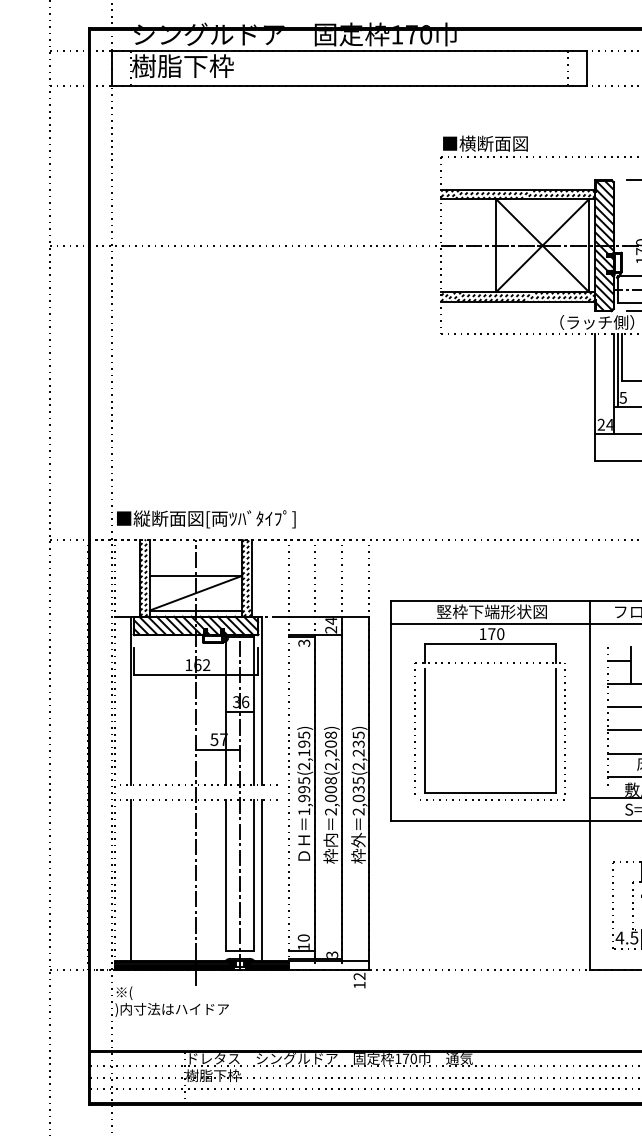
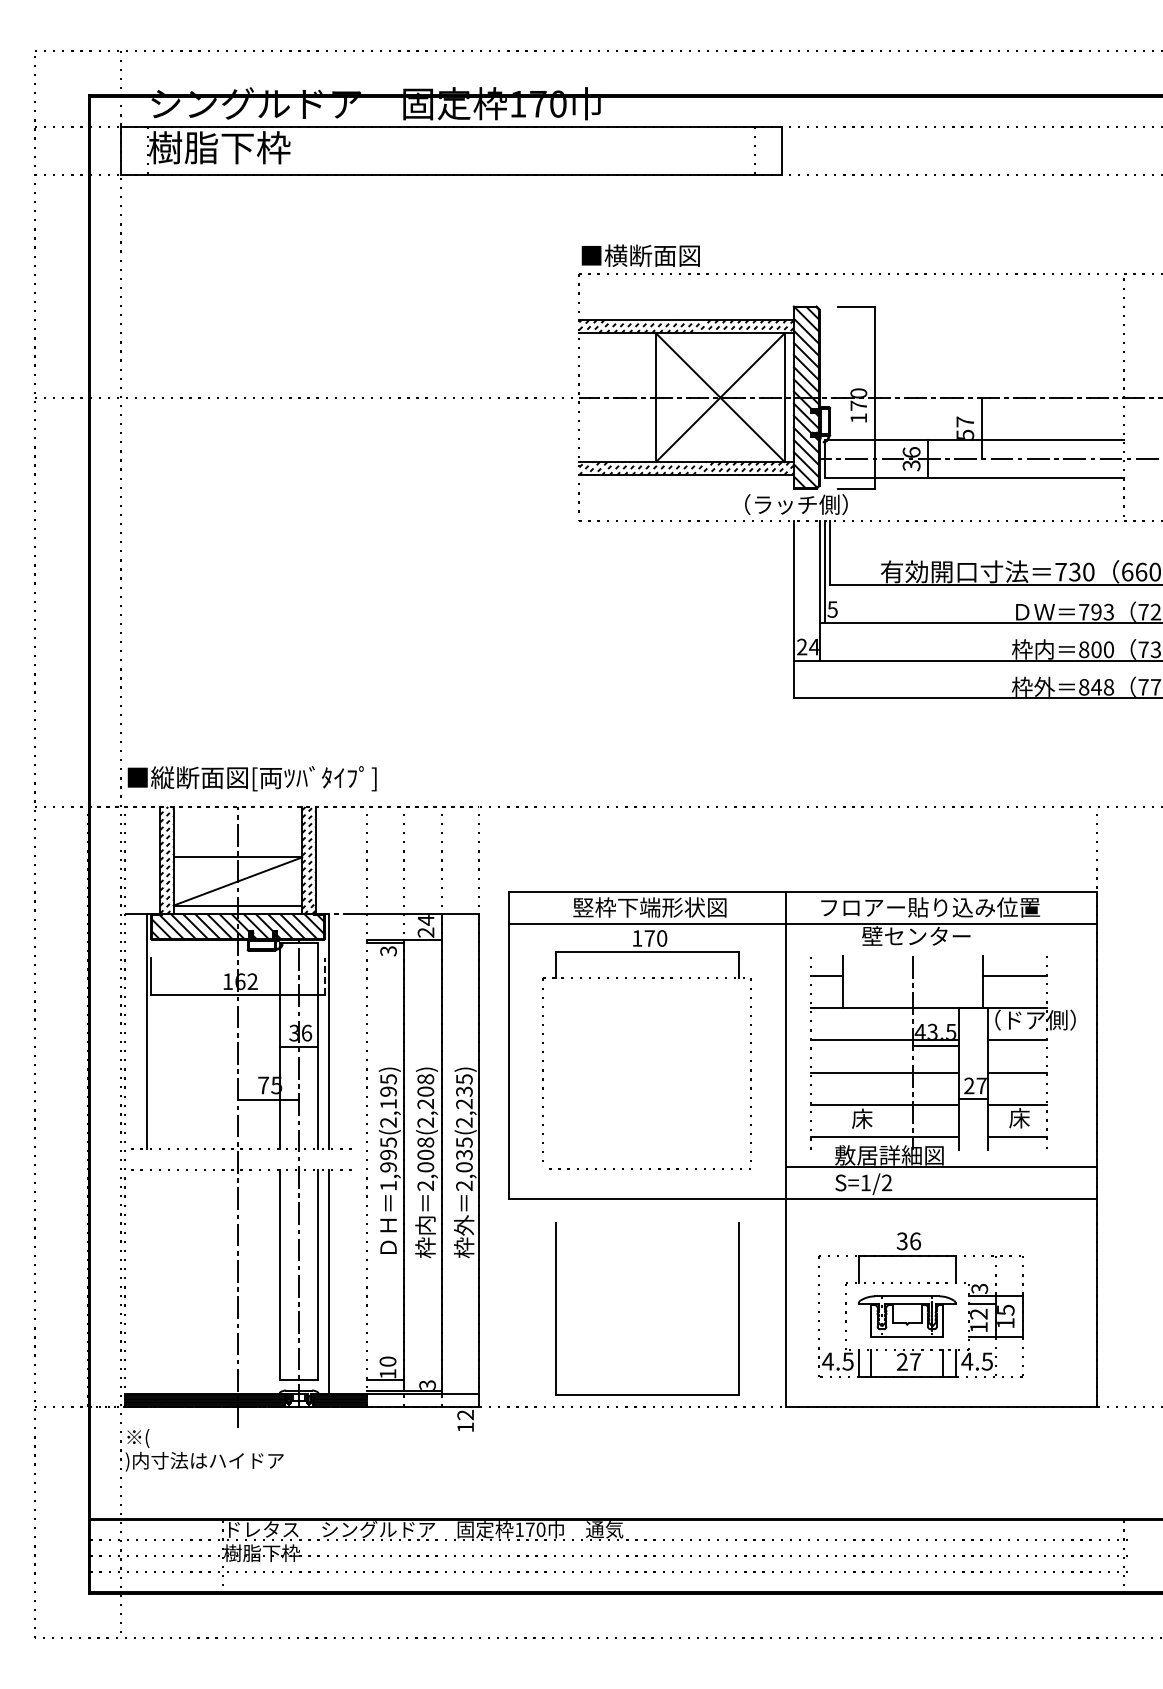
line: (258, 661) -> (324, 976), solid -> dashed
text: (219, 739) -> (270, 1085), 57 -> 75
part: (490, 792) -> (647, 1394), moved
line: (130, 880) -> (146, 1281), removed

